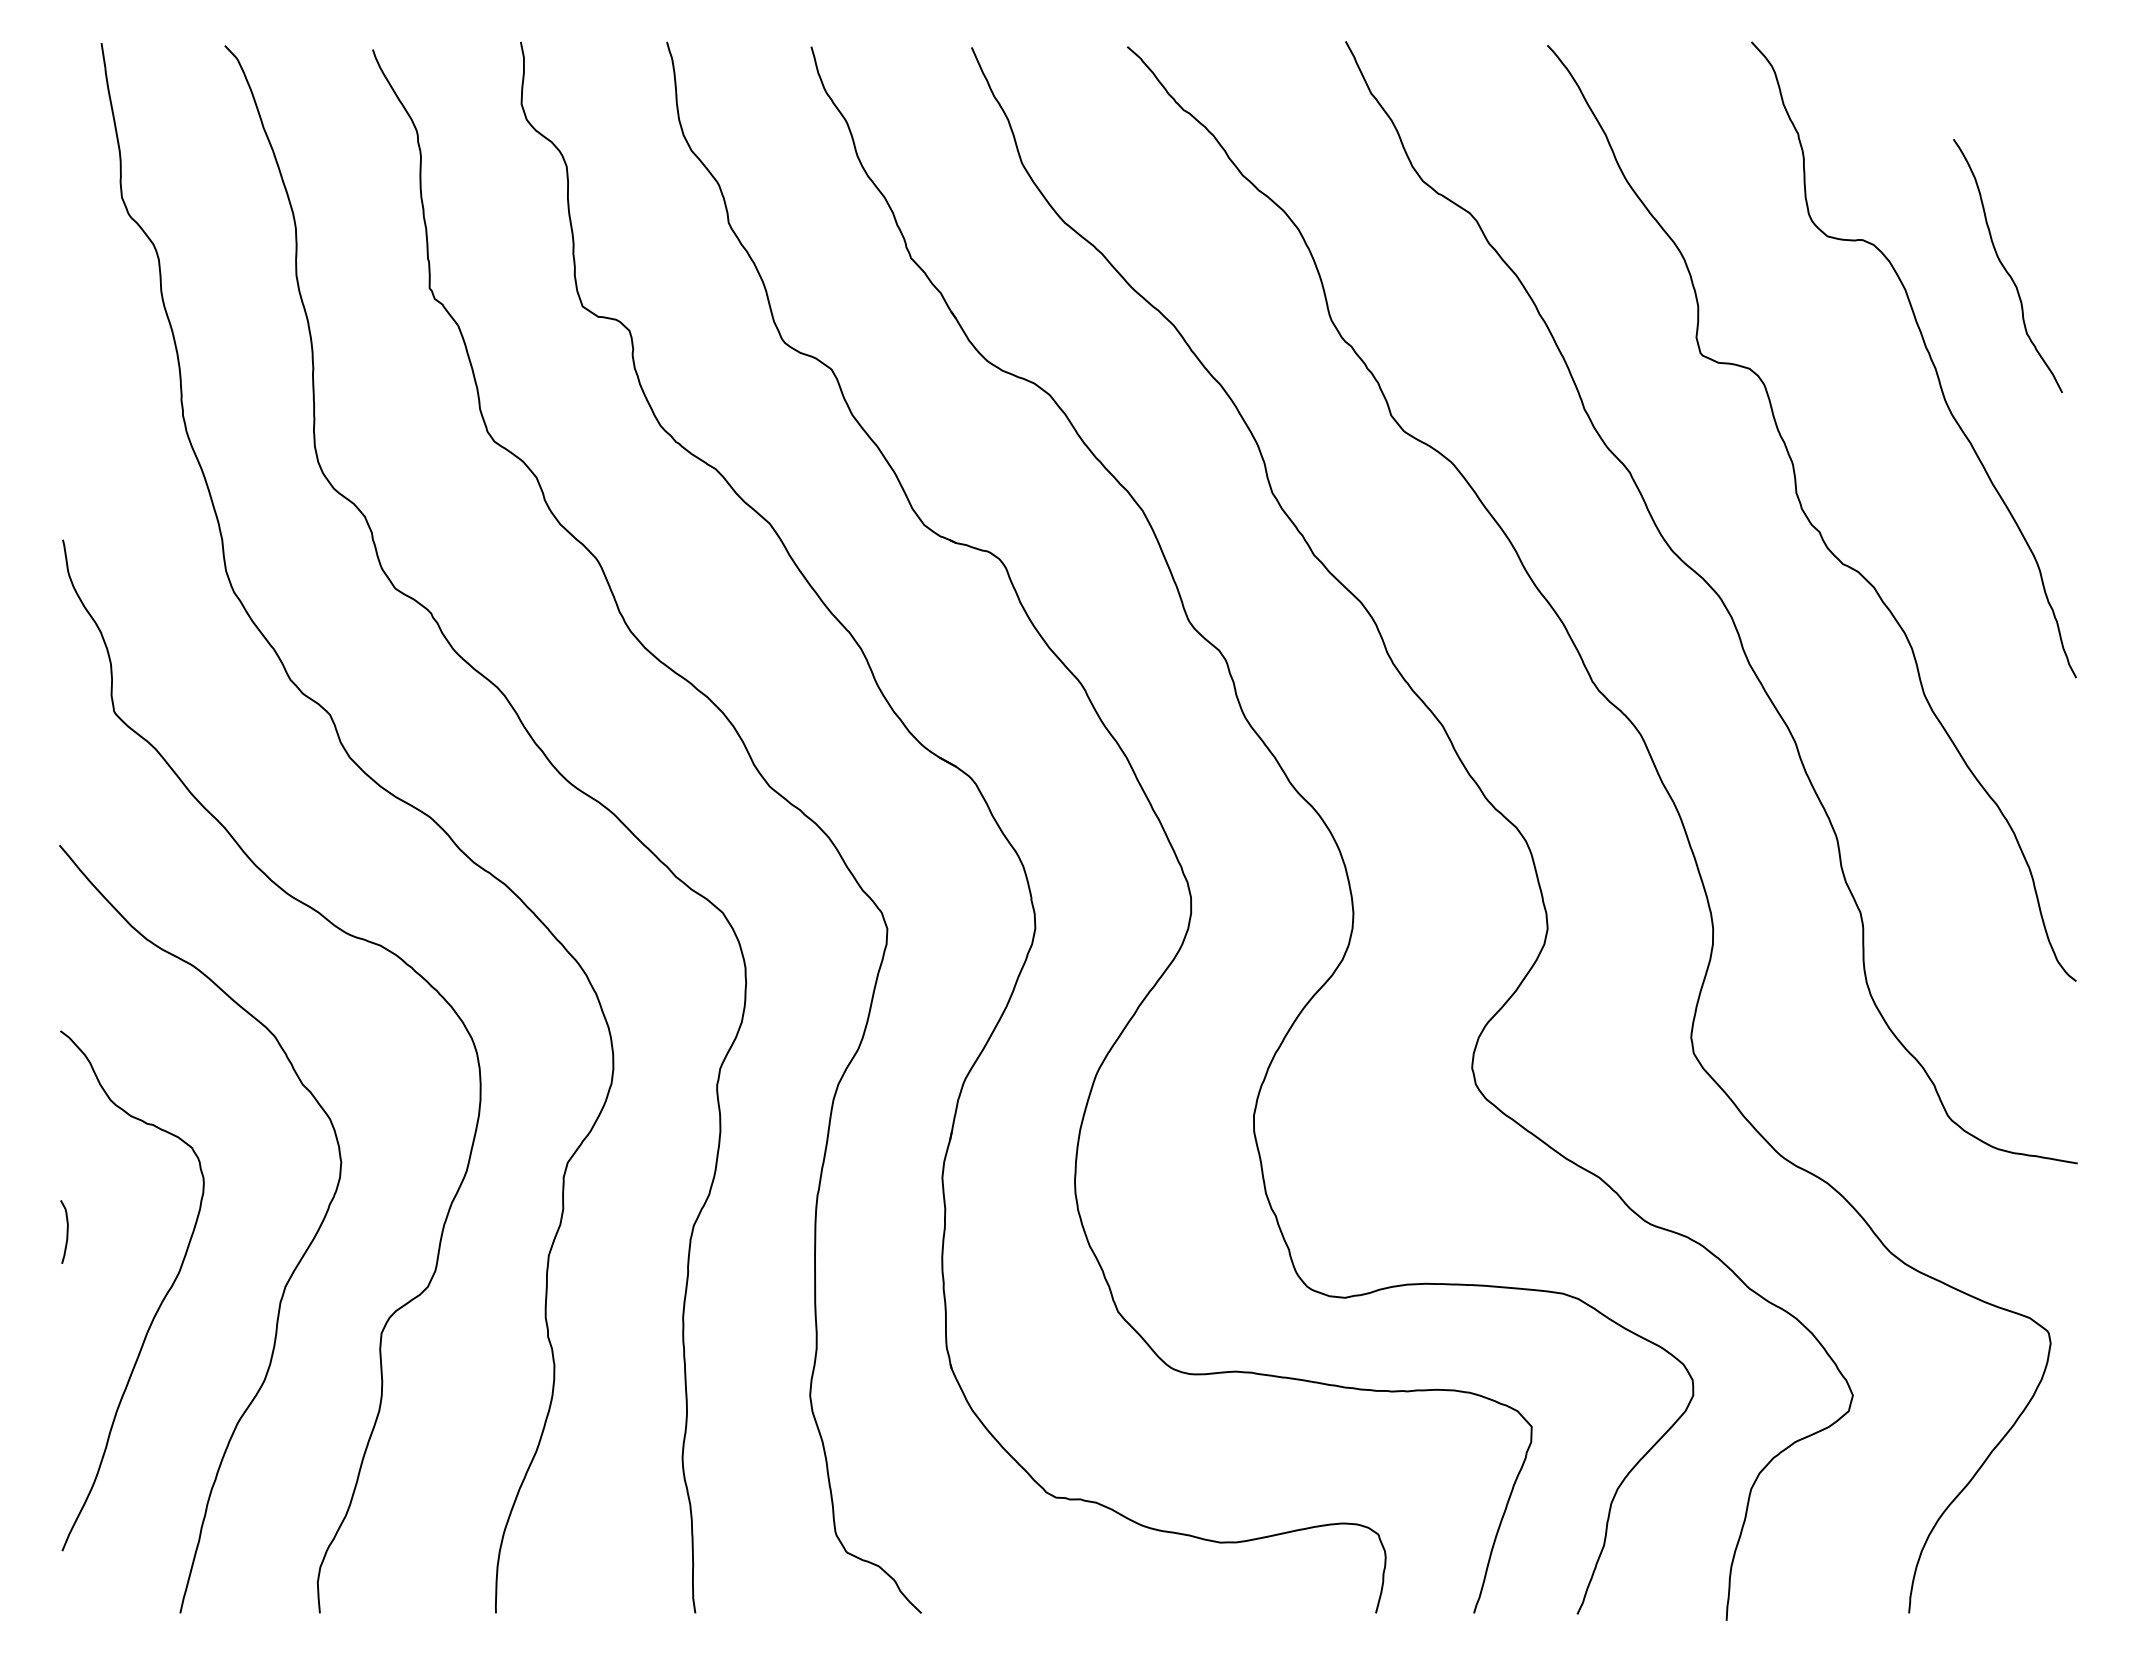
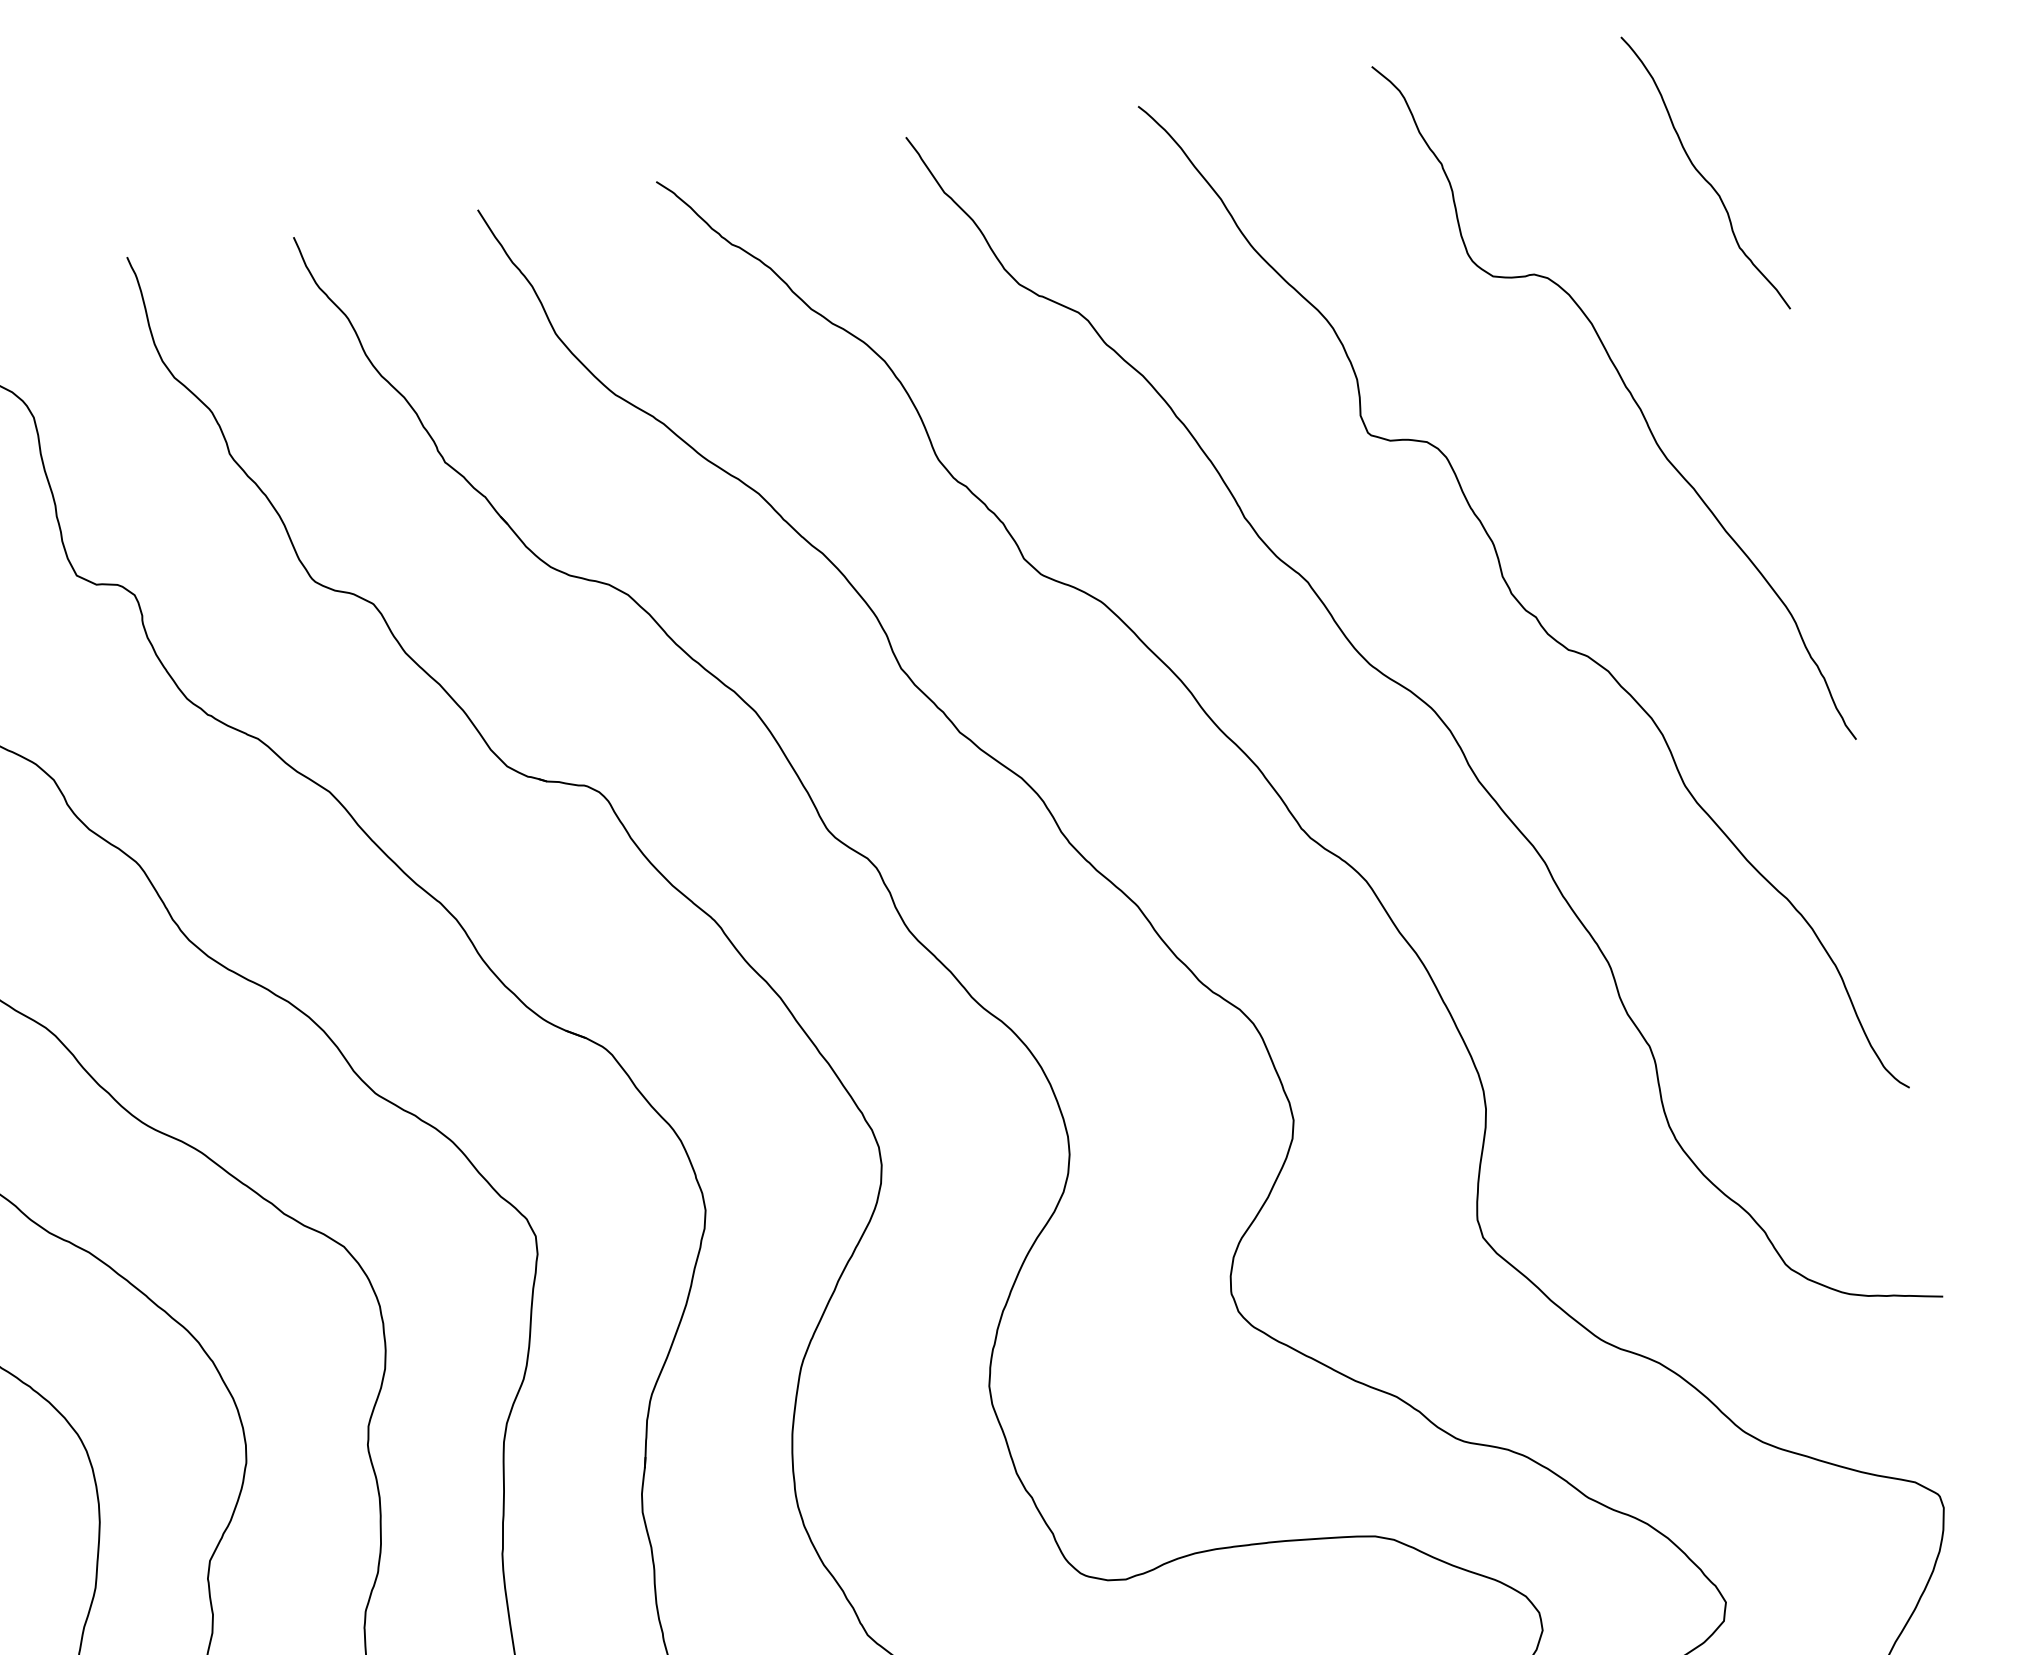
curve: (2005, 267) -> (1703, 175), moved

